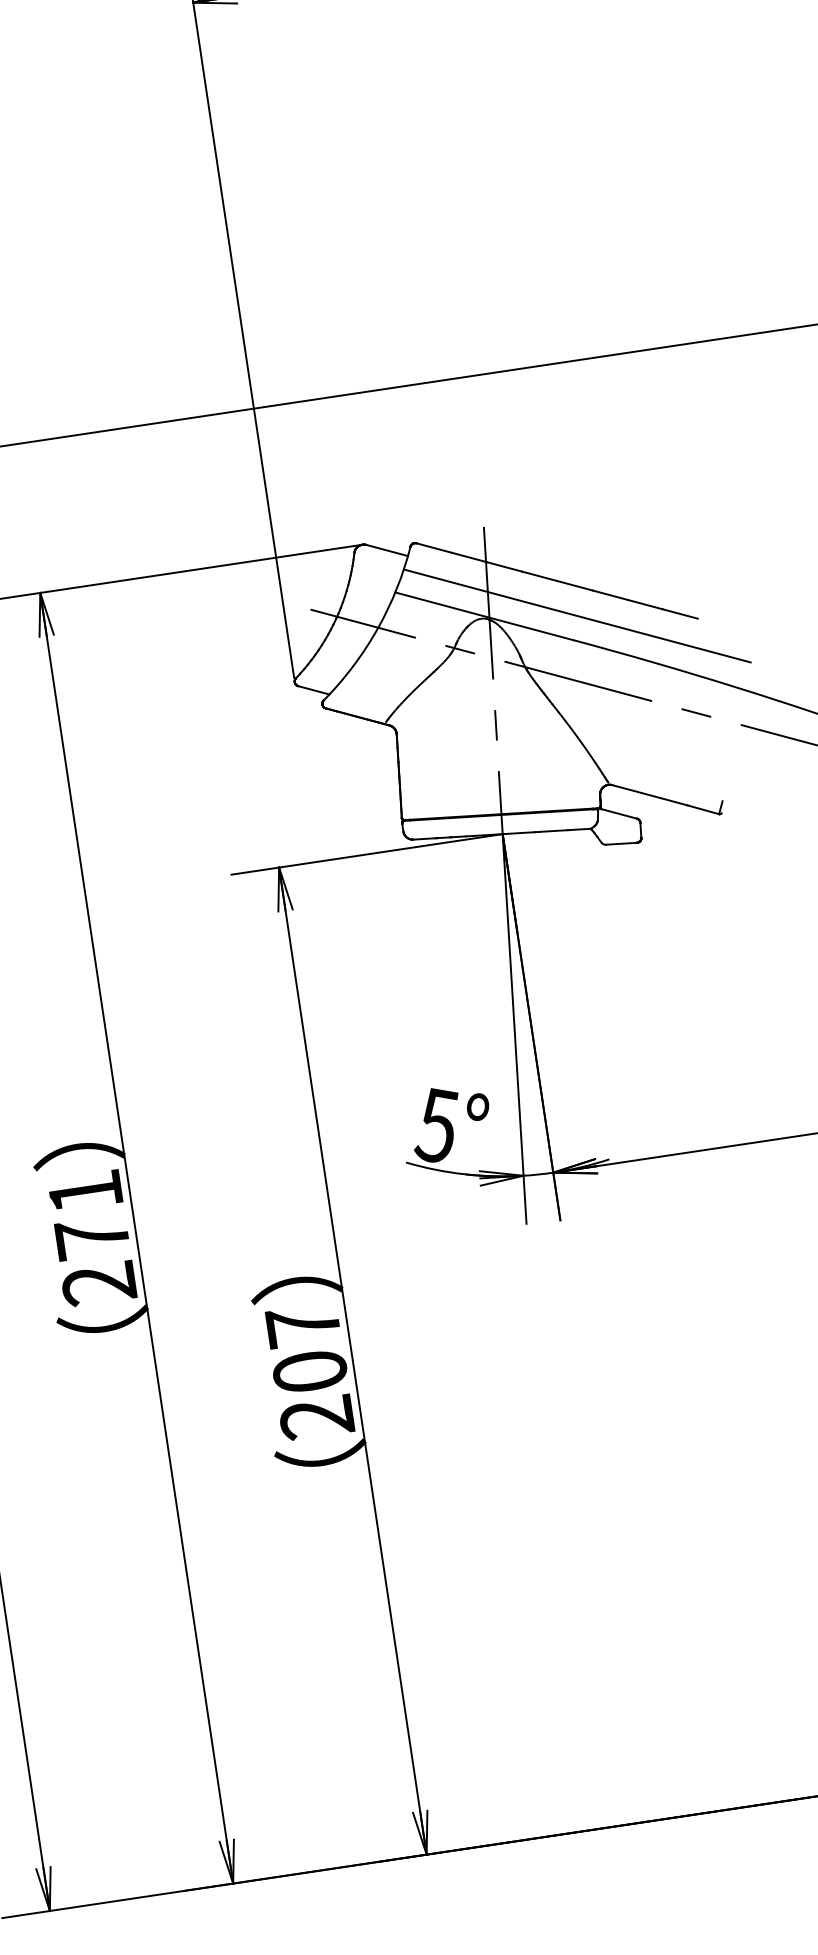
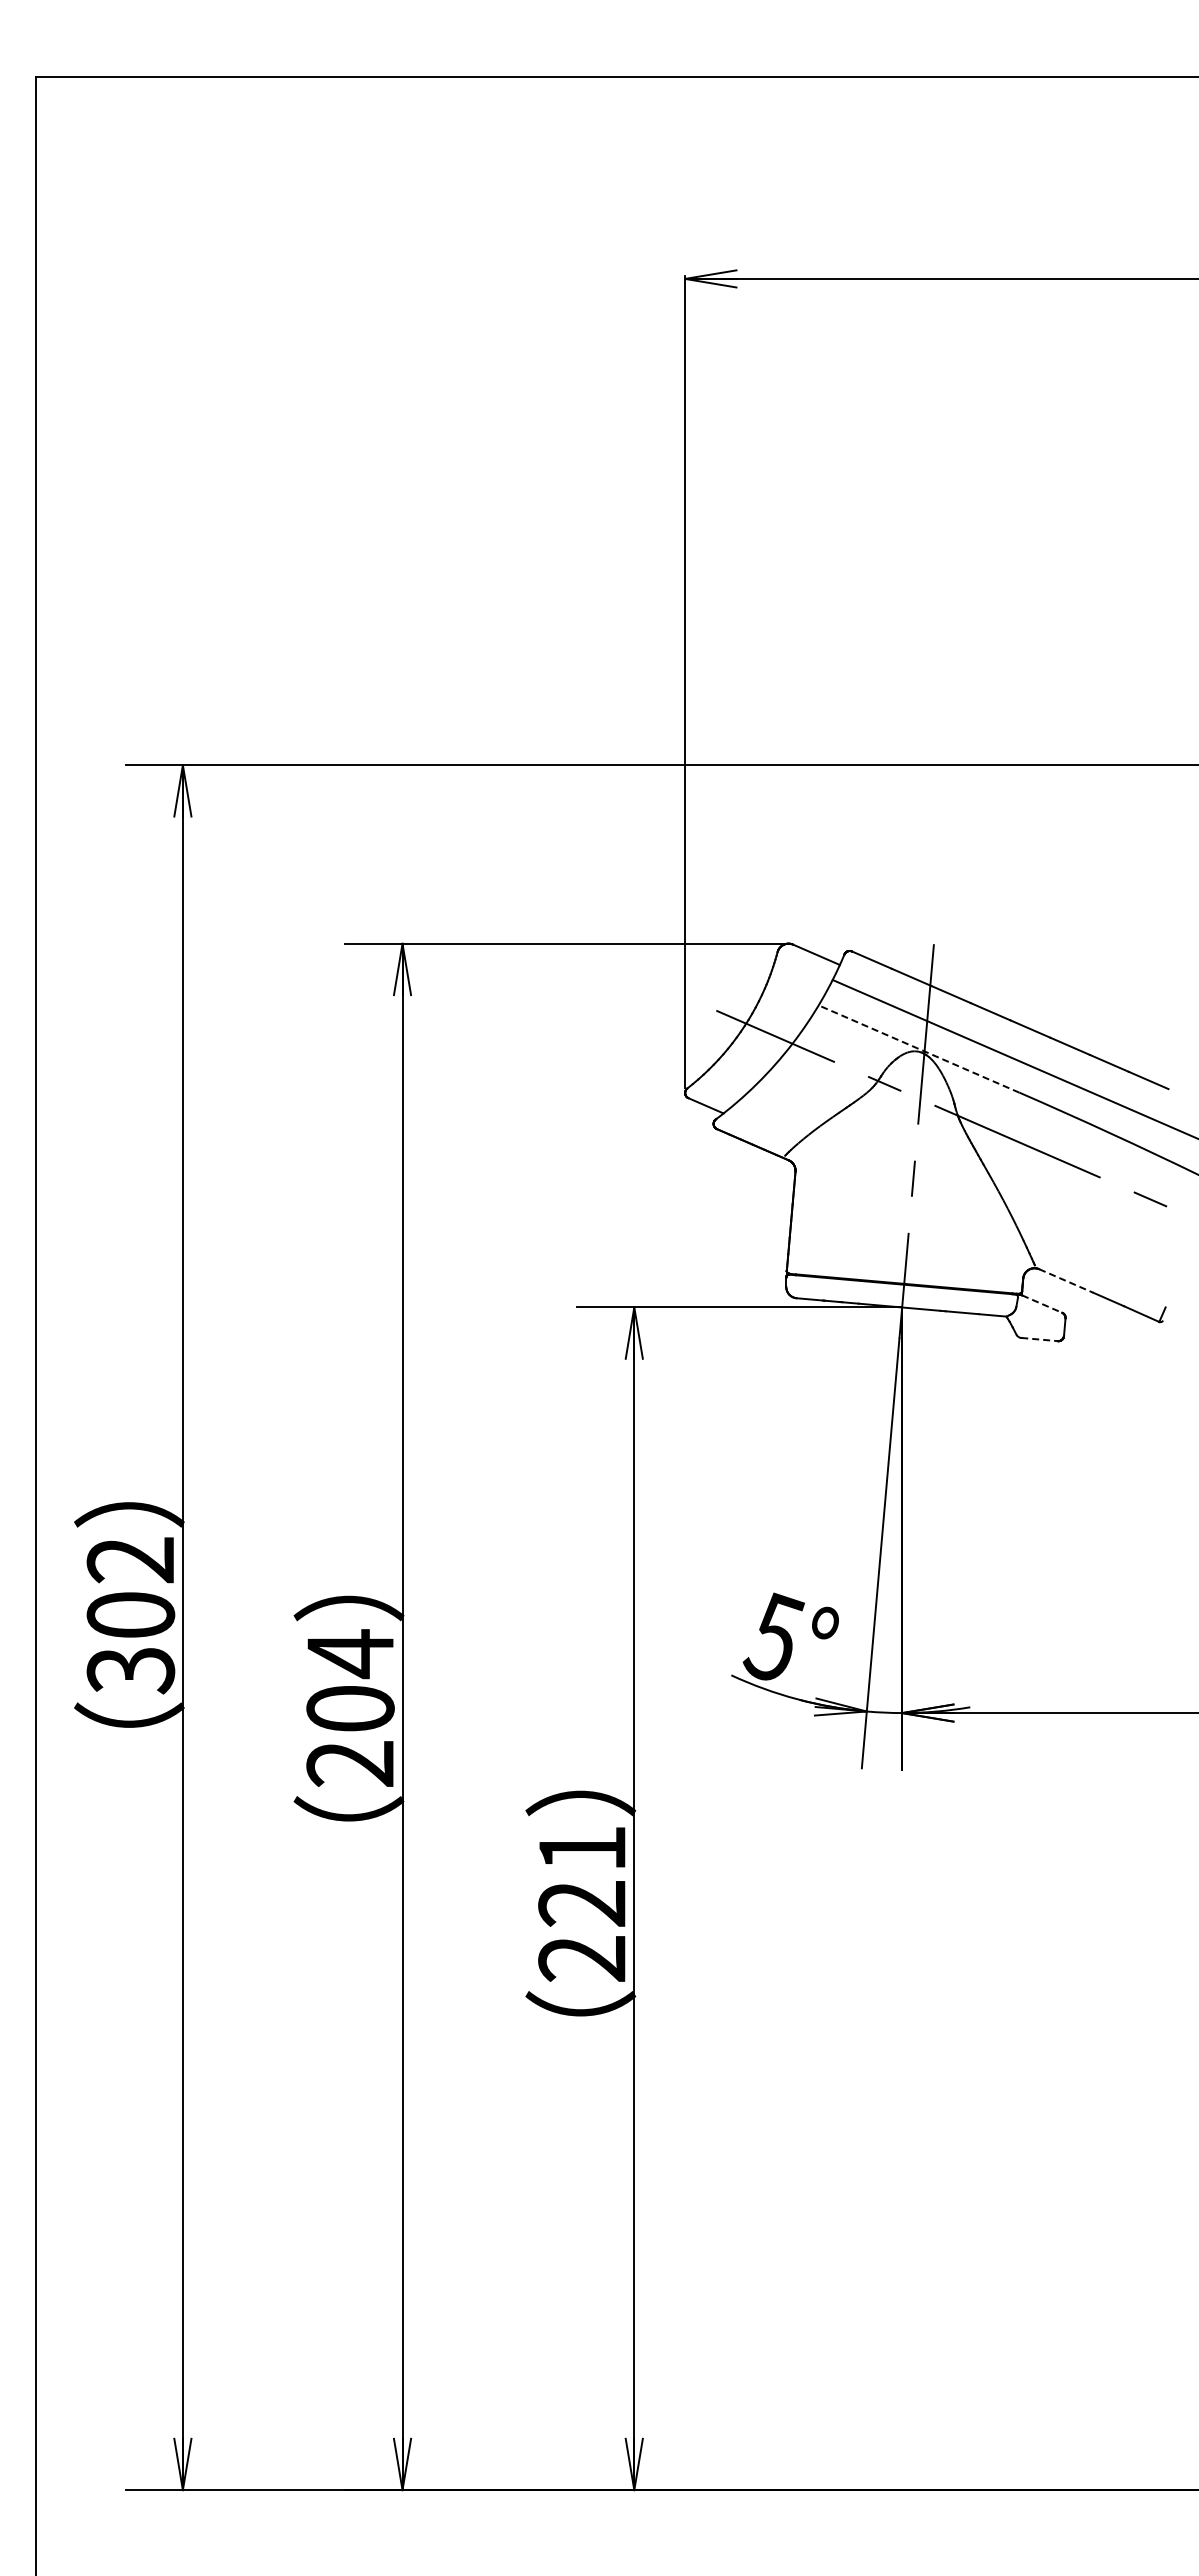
line: (484, 615) -> (918, 1048), solid -> dashed
line: (636, 791) -> (1066, 1281), solid -> dashed
line: (619, 814) -> (1042, 1304), solid -> dashed
line: (622, 843) -> (1040, 1339), solid -> dashed
text: (88, 1214) -> (350, 1680), 271 -> 204
text: (306, 1348) -> (582, 1875), 207 -> 221

